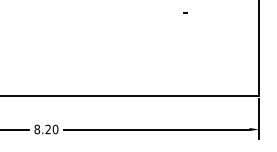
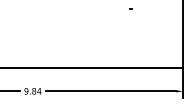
text: (46, 129) -> (32, 91), 8.20 -> 9.84

